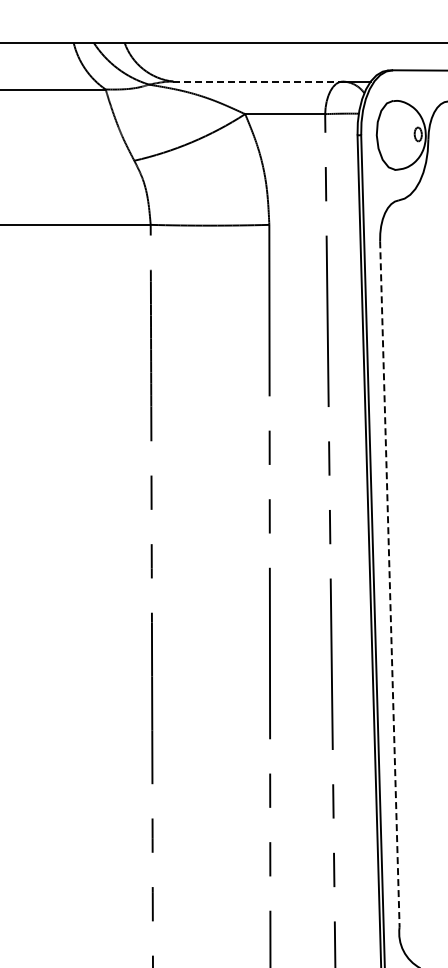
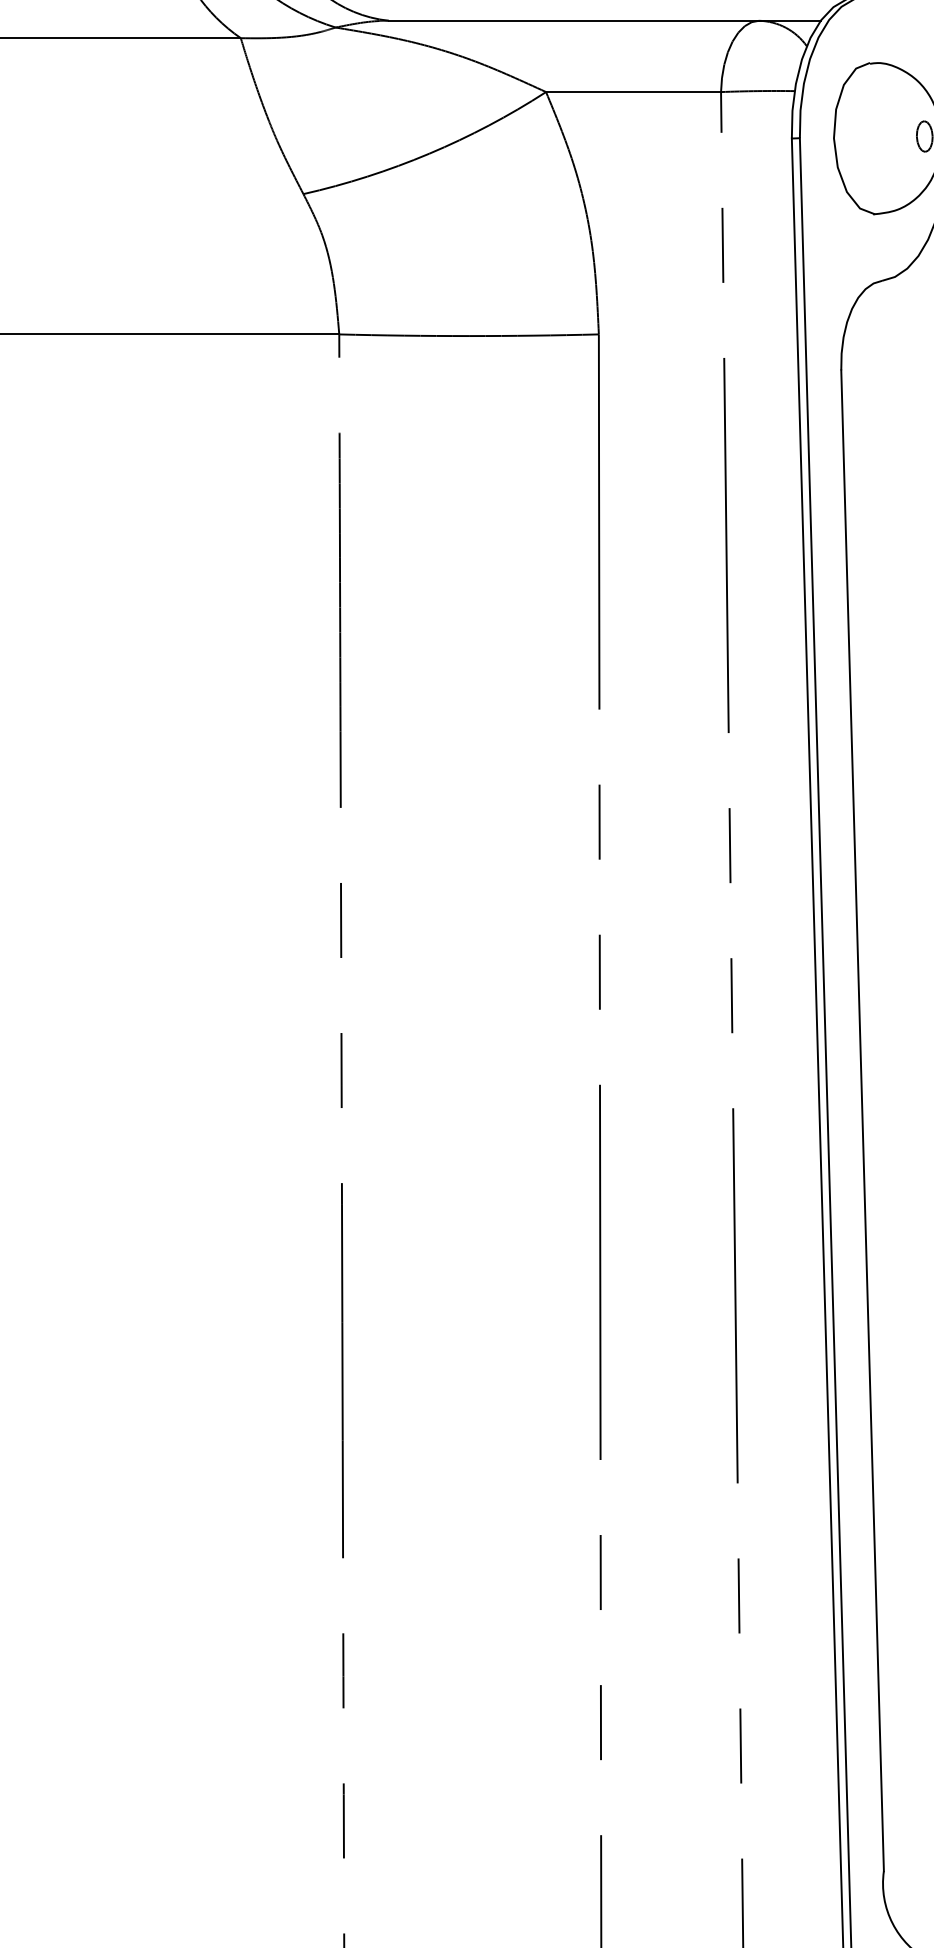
line: (257, 81) -> (572, 20), dashed -> solid
line: (389, 584) -> (861, 1121), dashed -> solid

